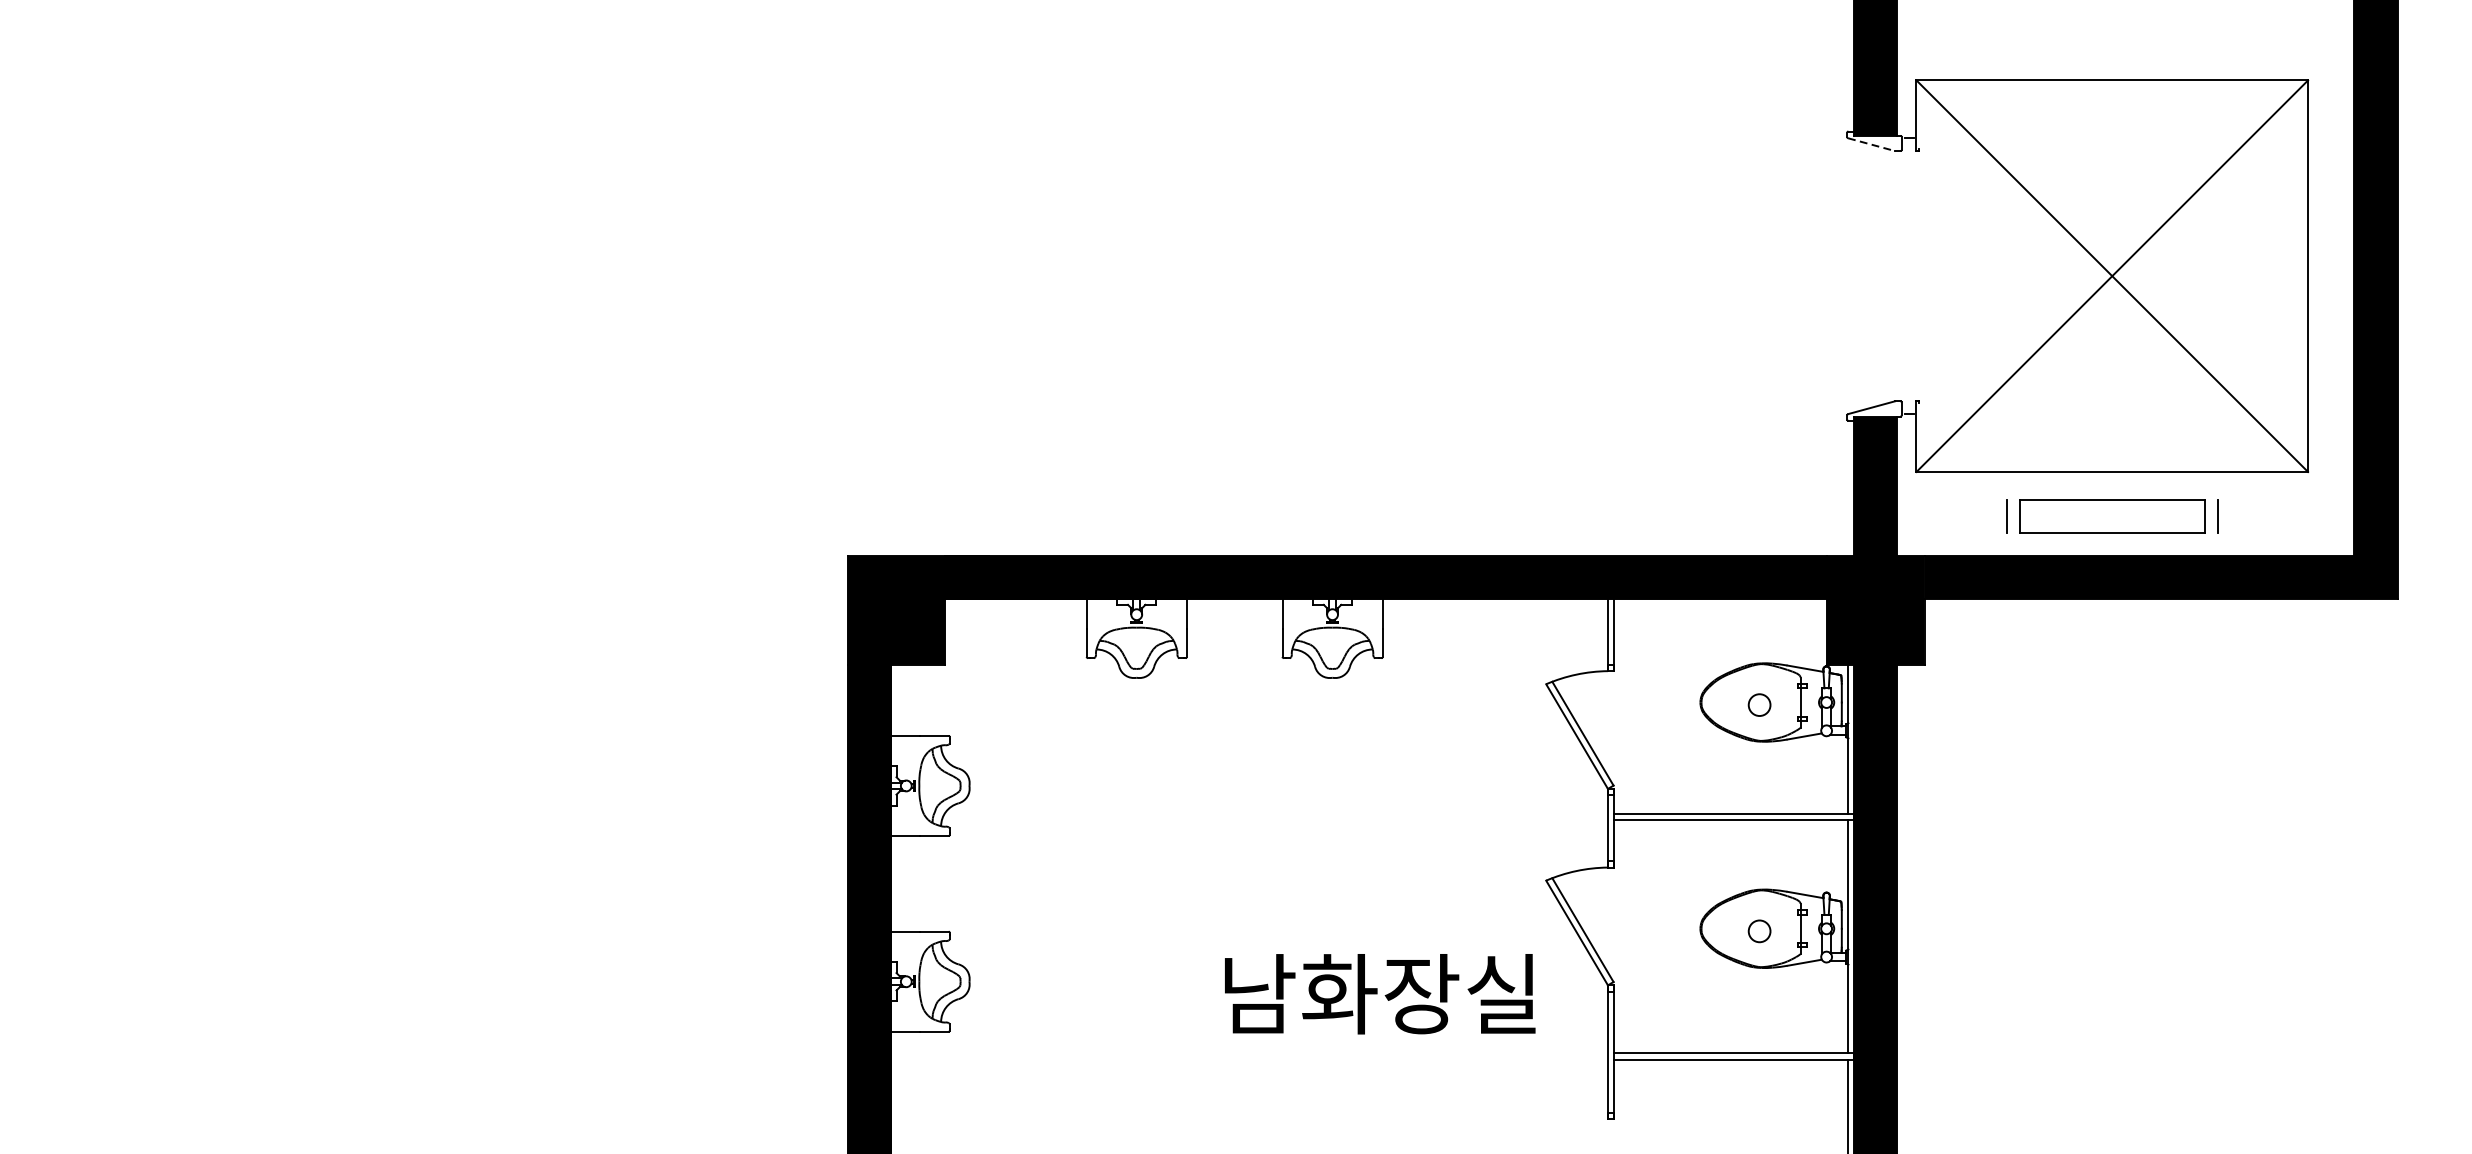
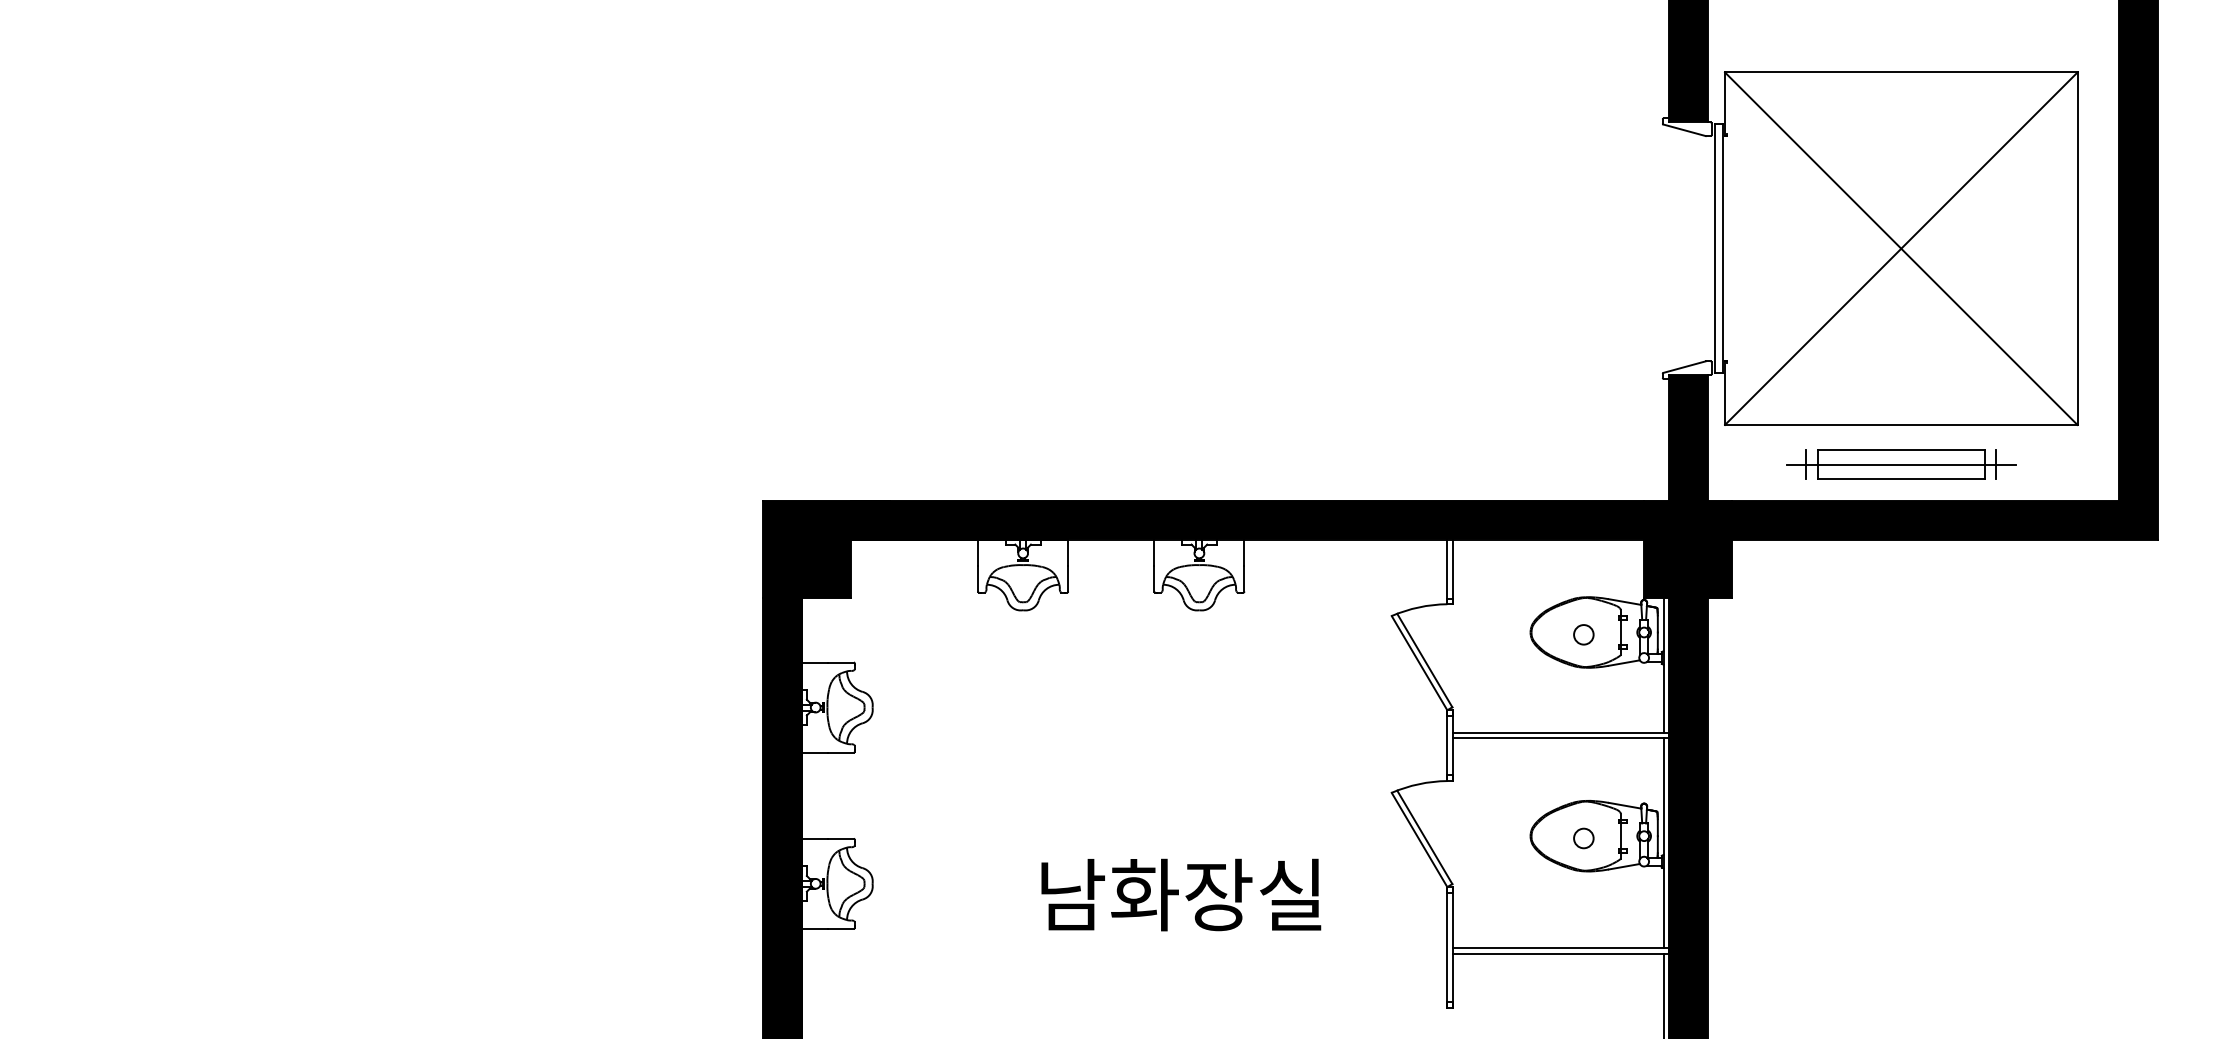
line: (1871, 144) -> (1684, 130), dashed -> solid
line: (1904, 275) -> (1714, 248), added
line: (1913, 275) -> (1722, 248), added
line: (2111, 515) -> (1900, 464), added
text: (1380, 993) -> (1181, 894), moved

